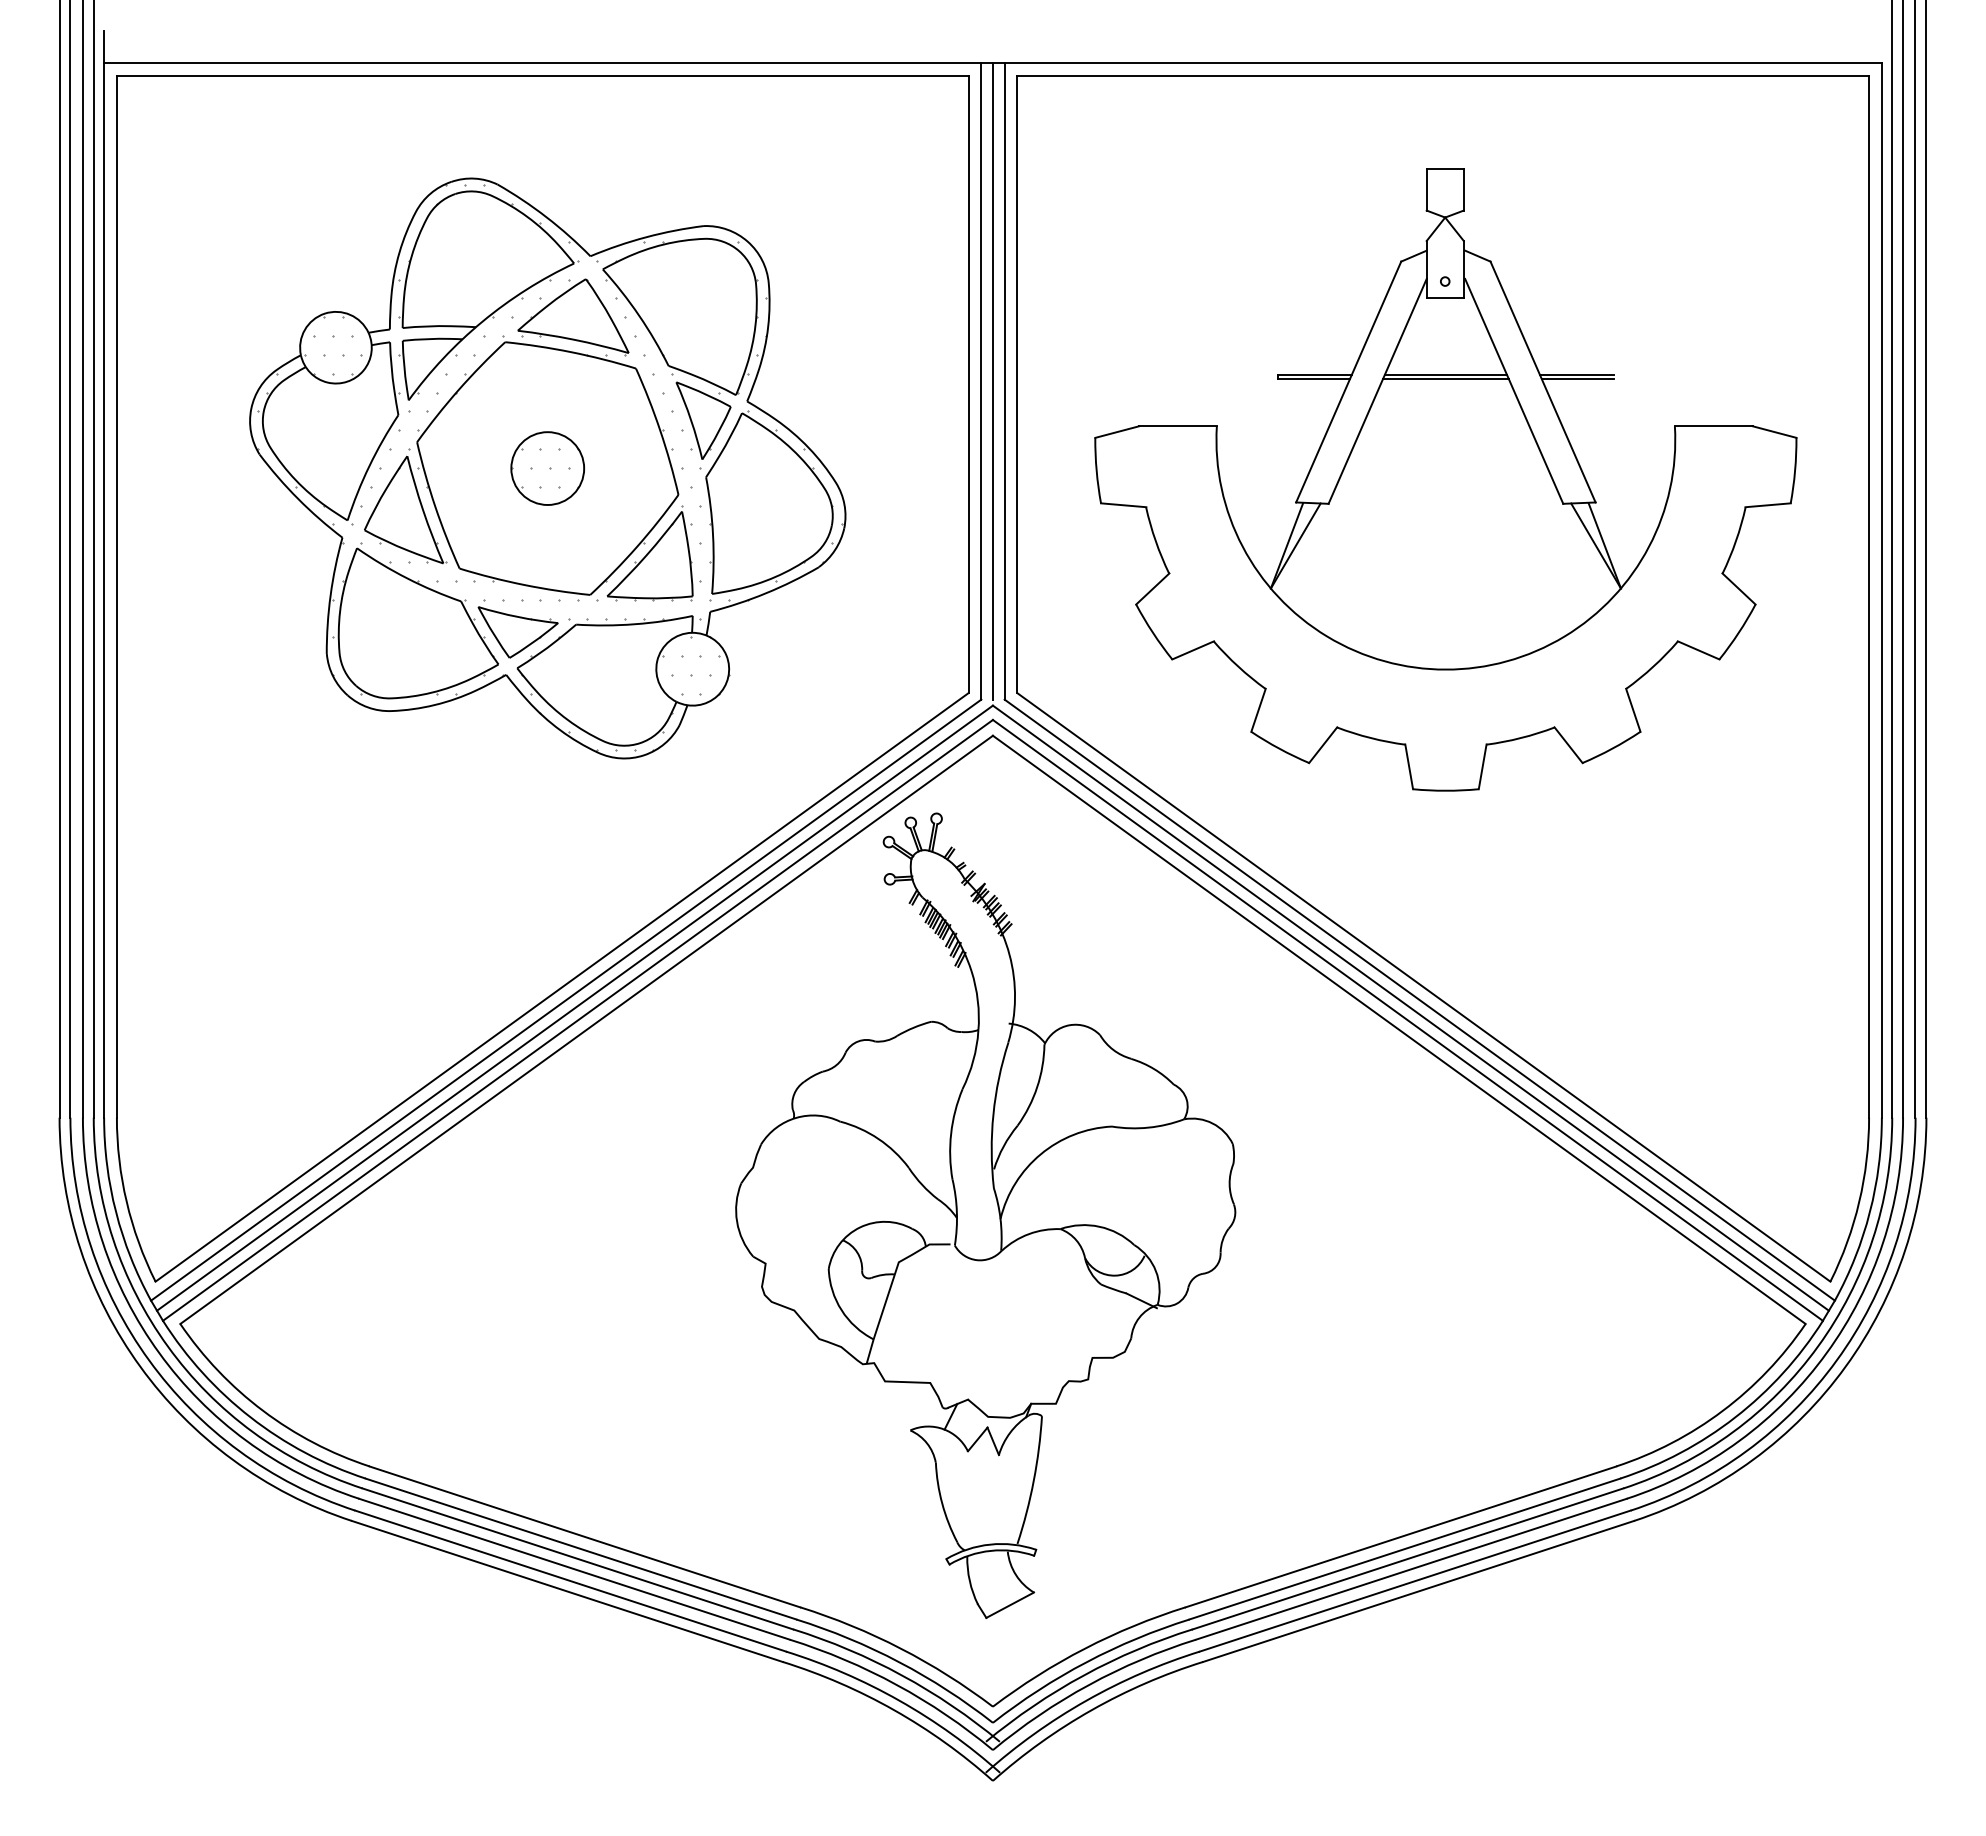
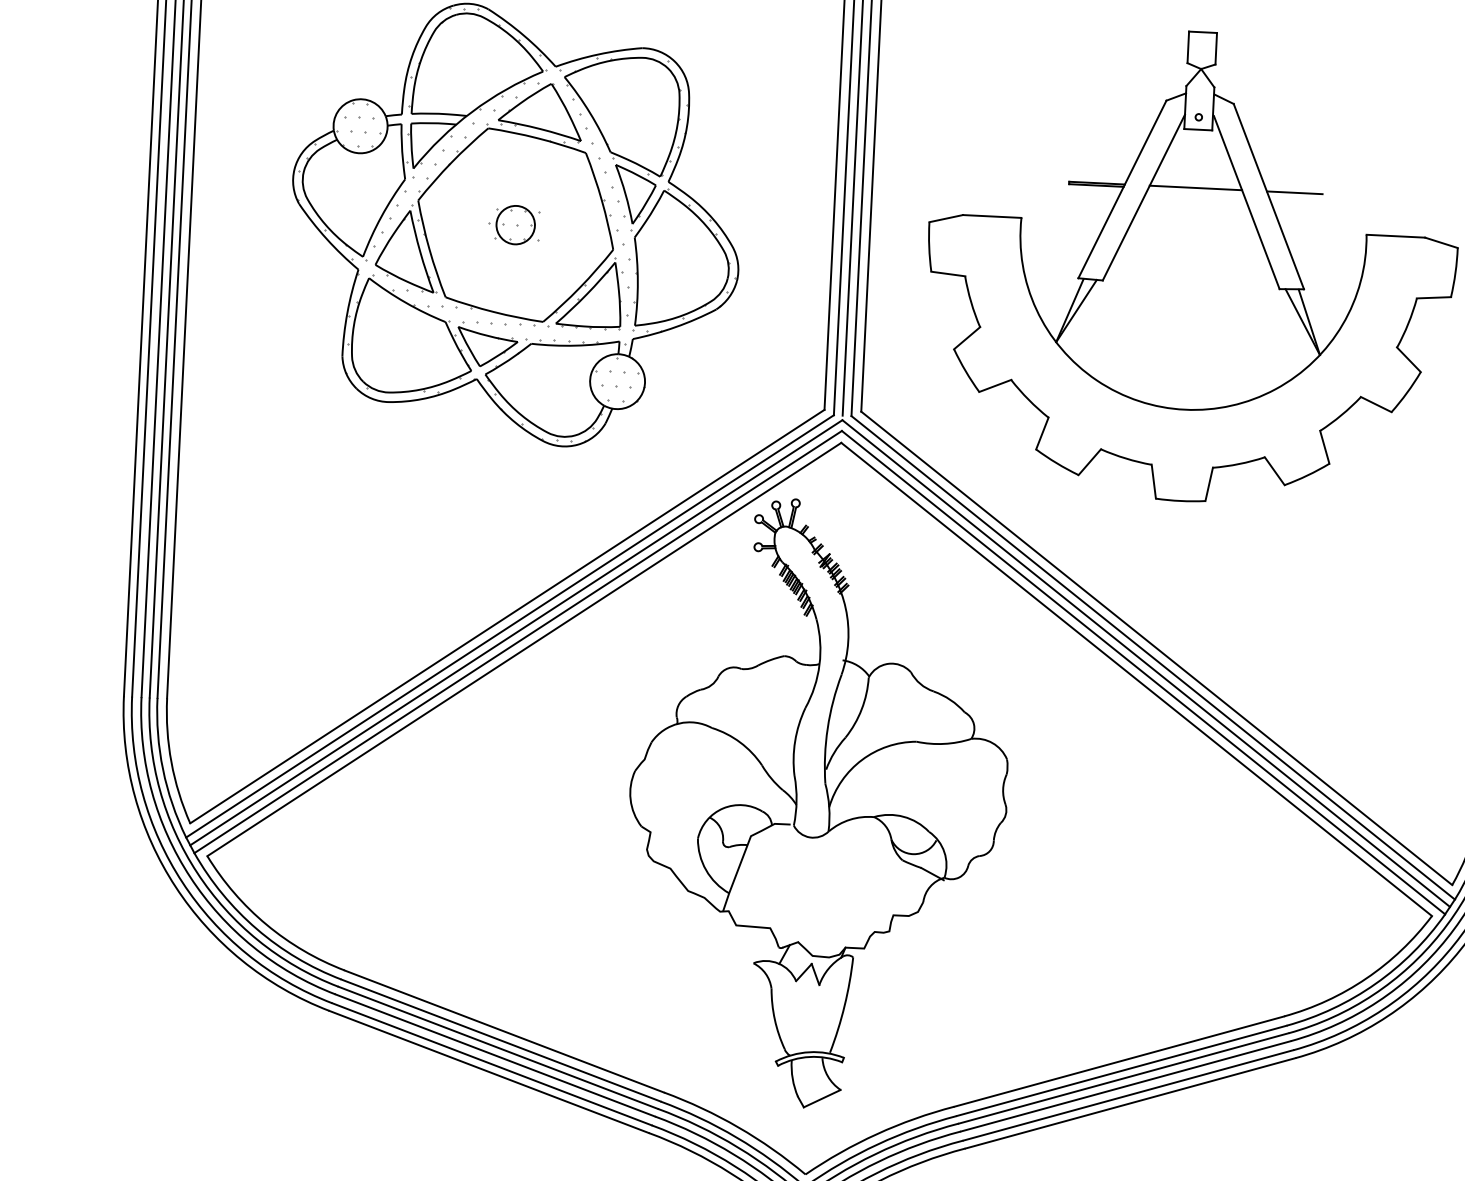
line: (1445, 378) -> (1195, 190), removed
line: (1577, 378) -> (1294, 195), removed
circle: (547, 468) -> (515, 225), size x0.7

